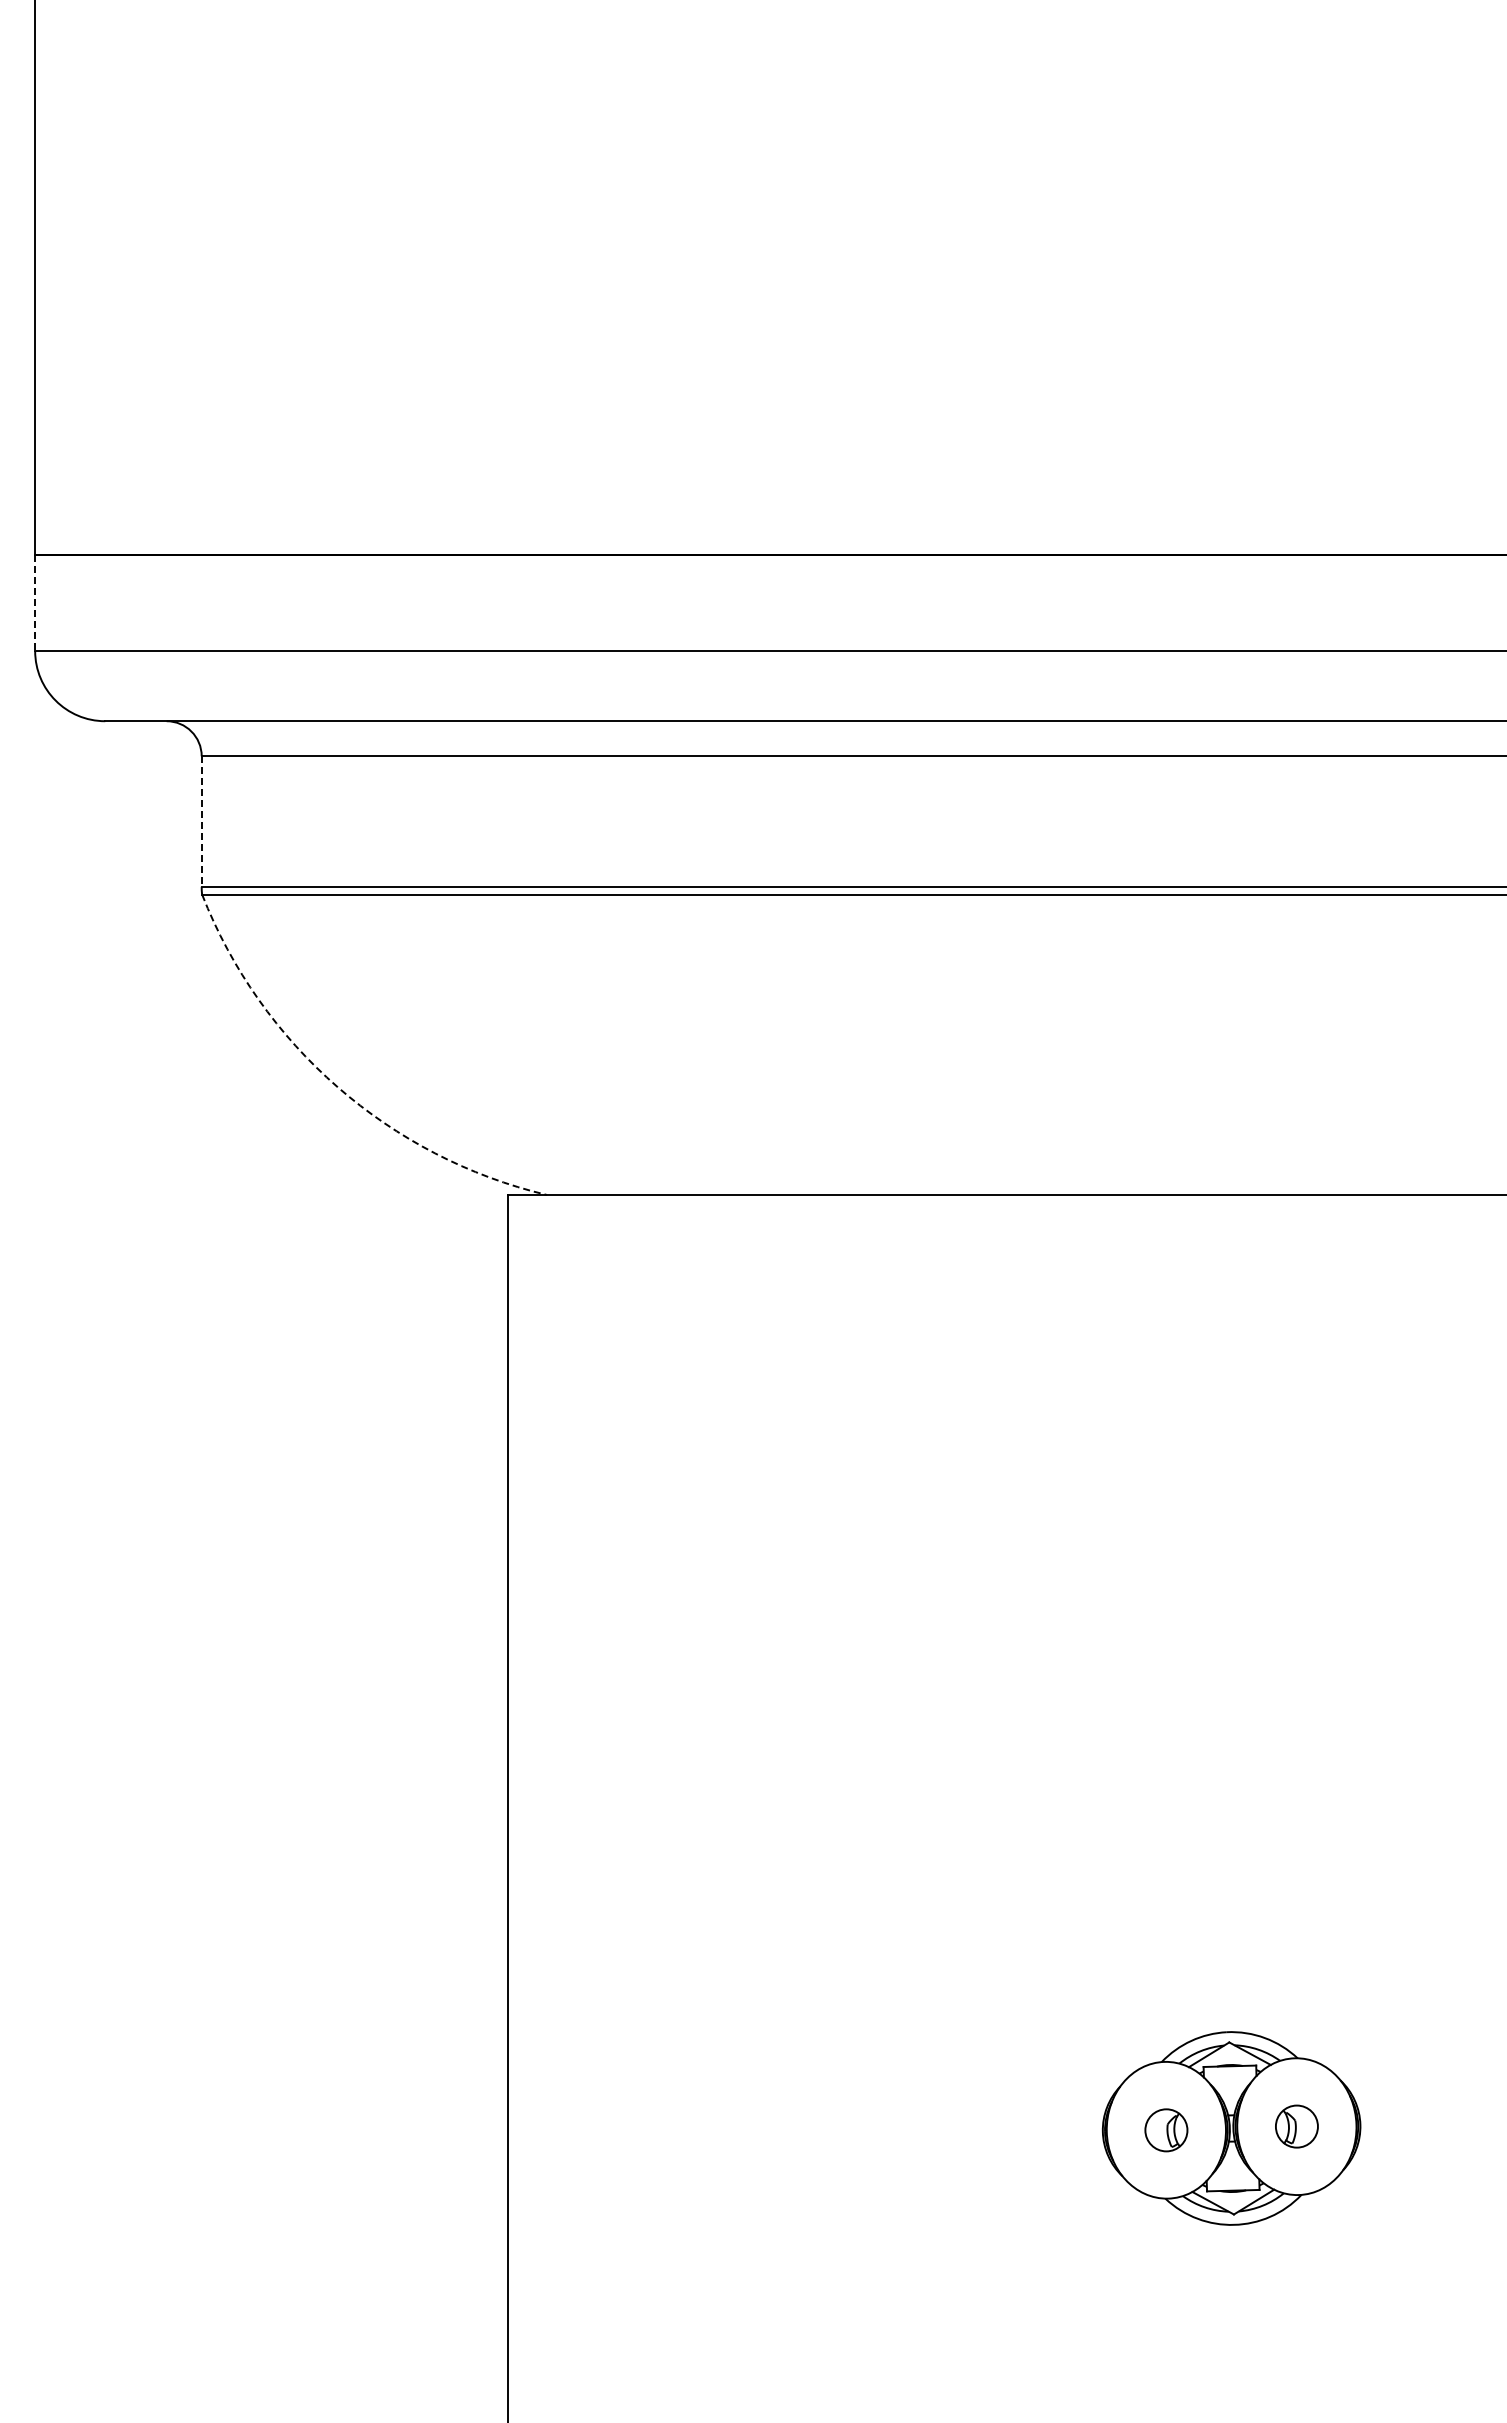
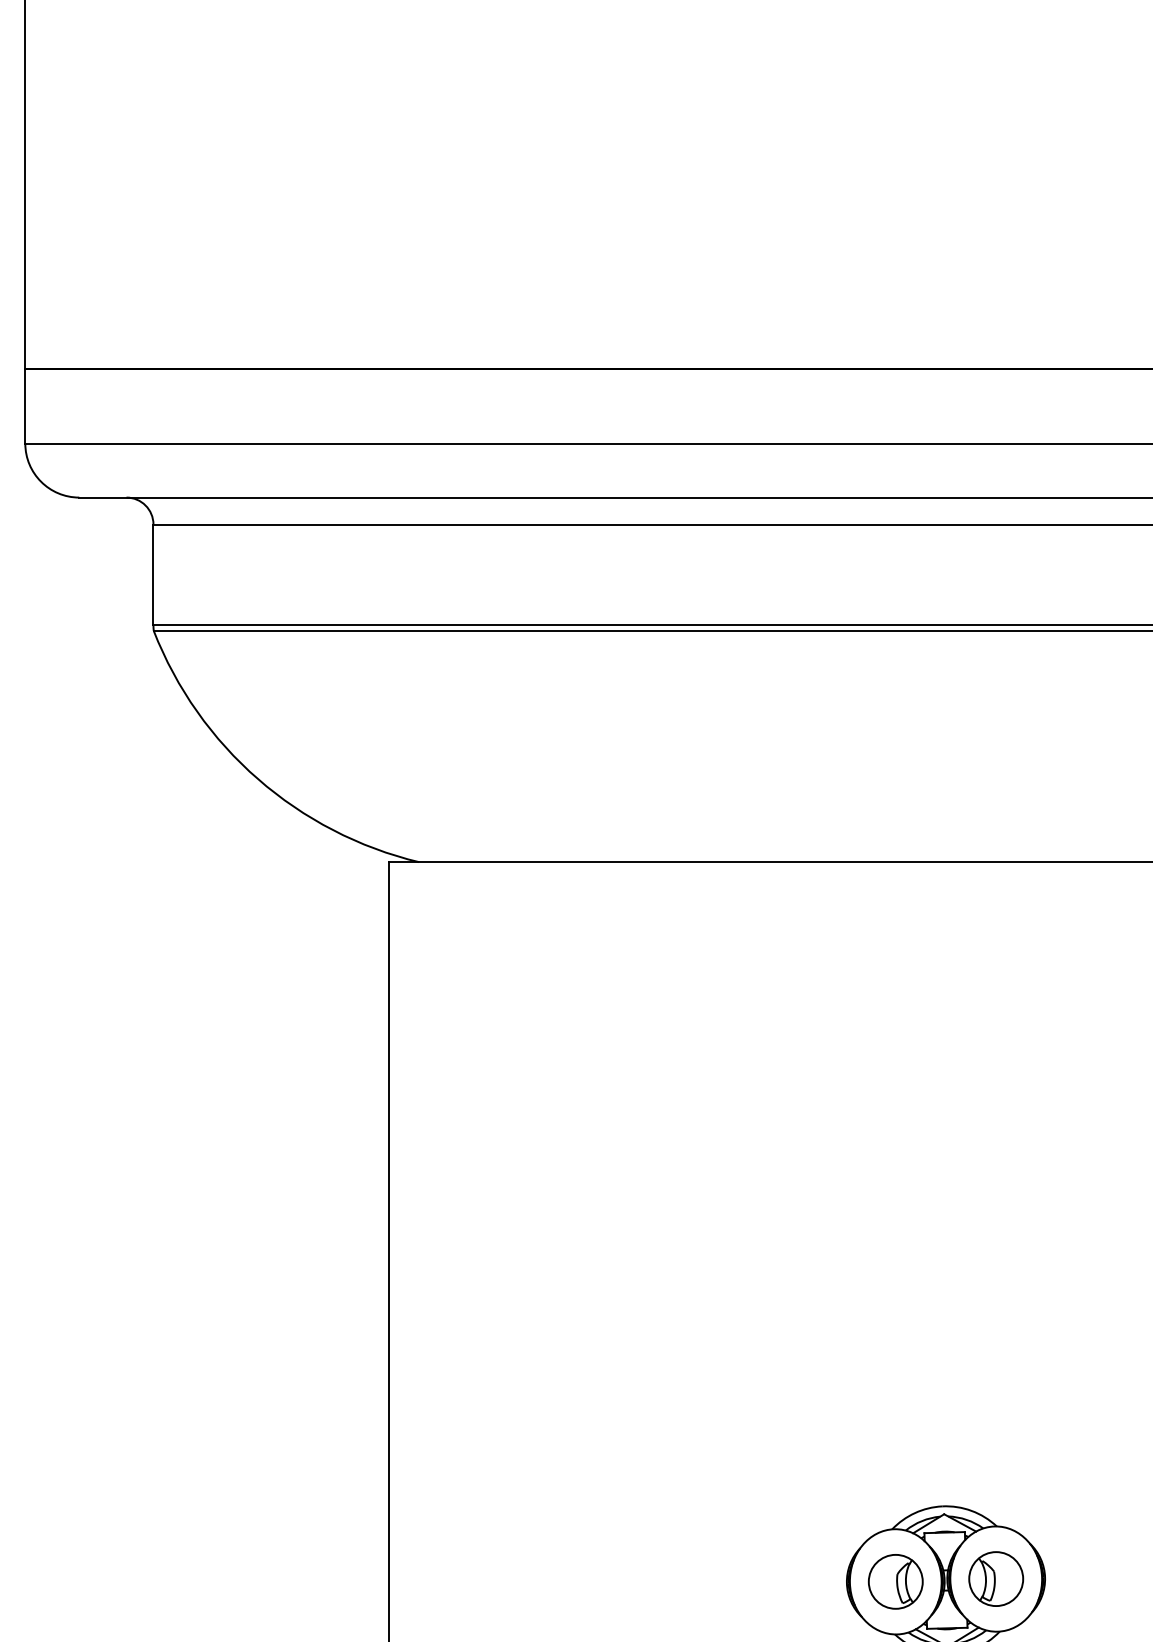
line: (35, 603) -> (25, 407), dashed -> solid
line: (201, 822) -> (153, 575), dashed -> solid
arc: (337, 1087) -> (257, 779), dashed -> solid
part: (1296, 2126) -> (995, 1578), size x1.67
part: (1166, 2130) -> (895, 1582), size x1.67

